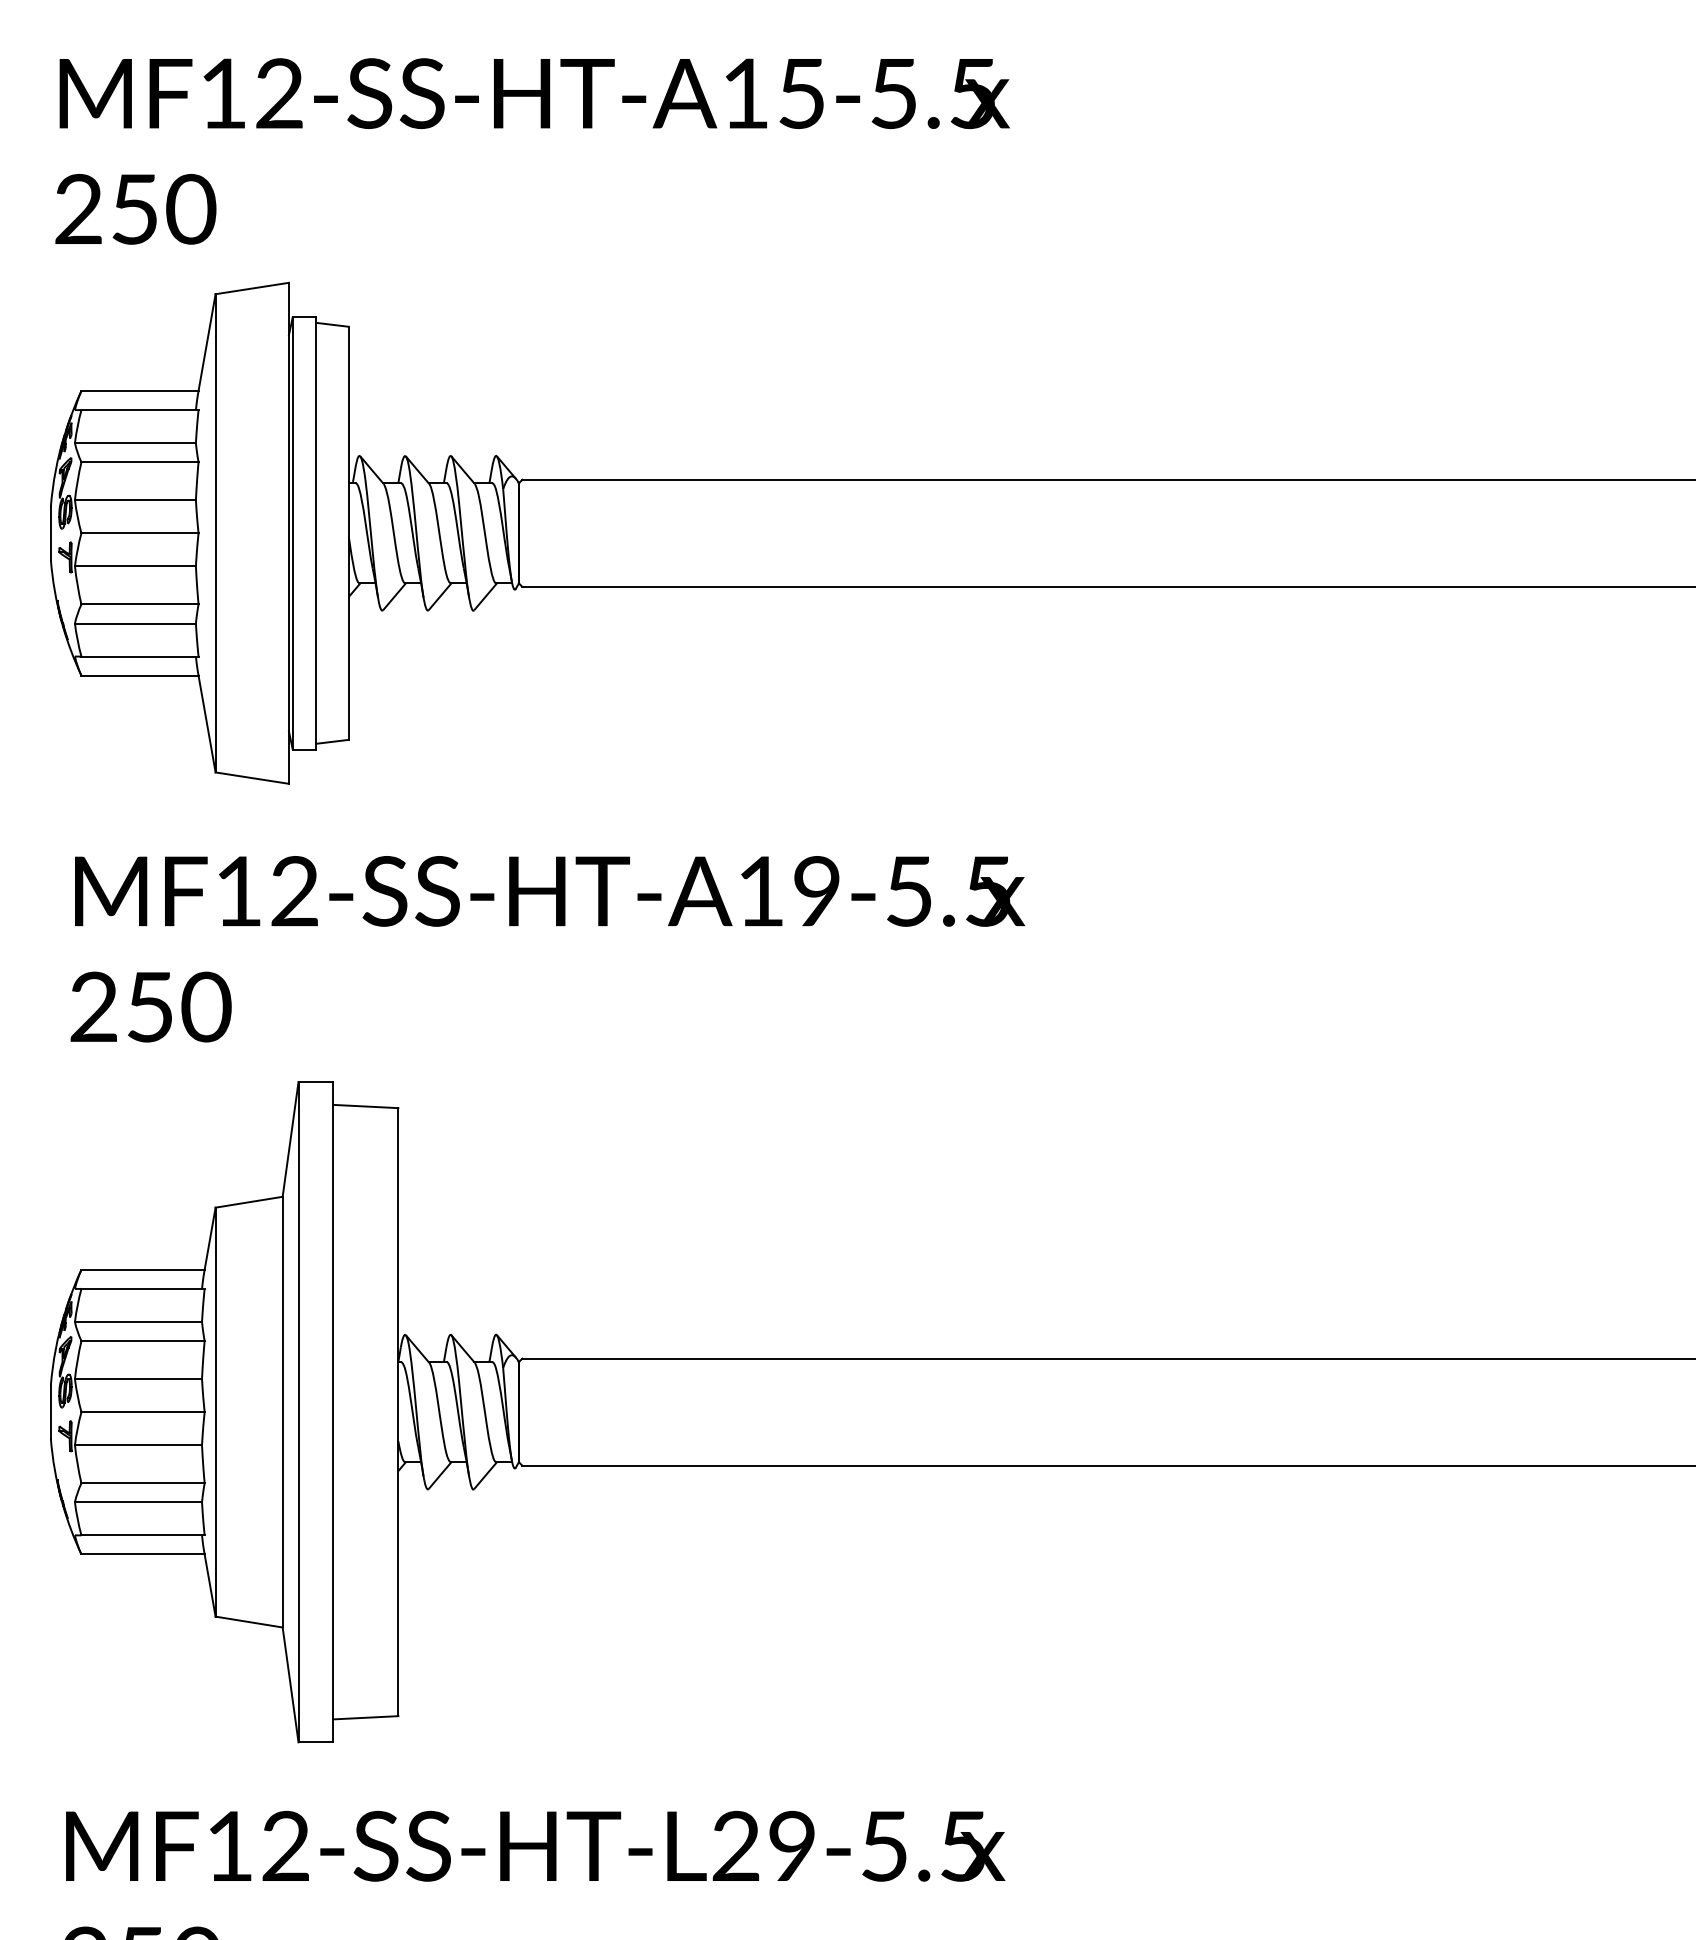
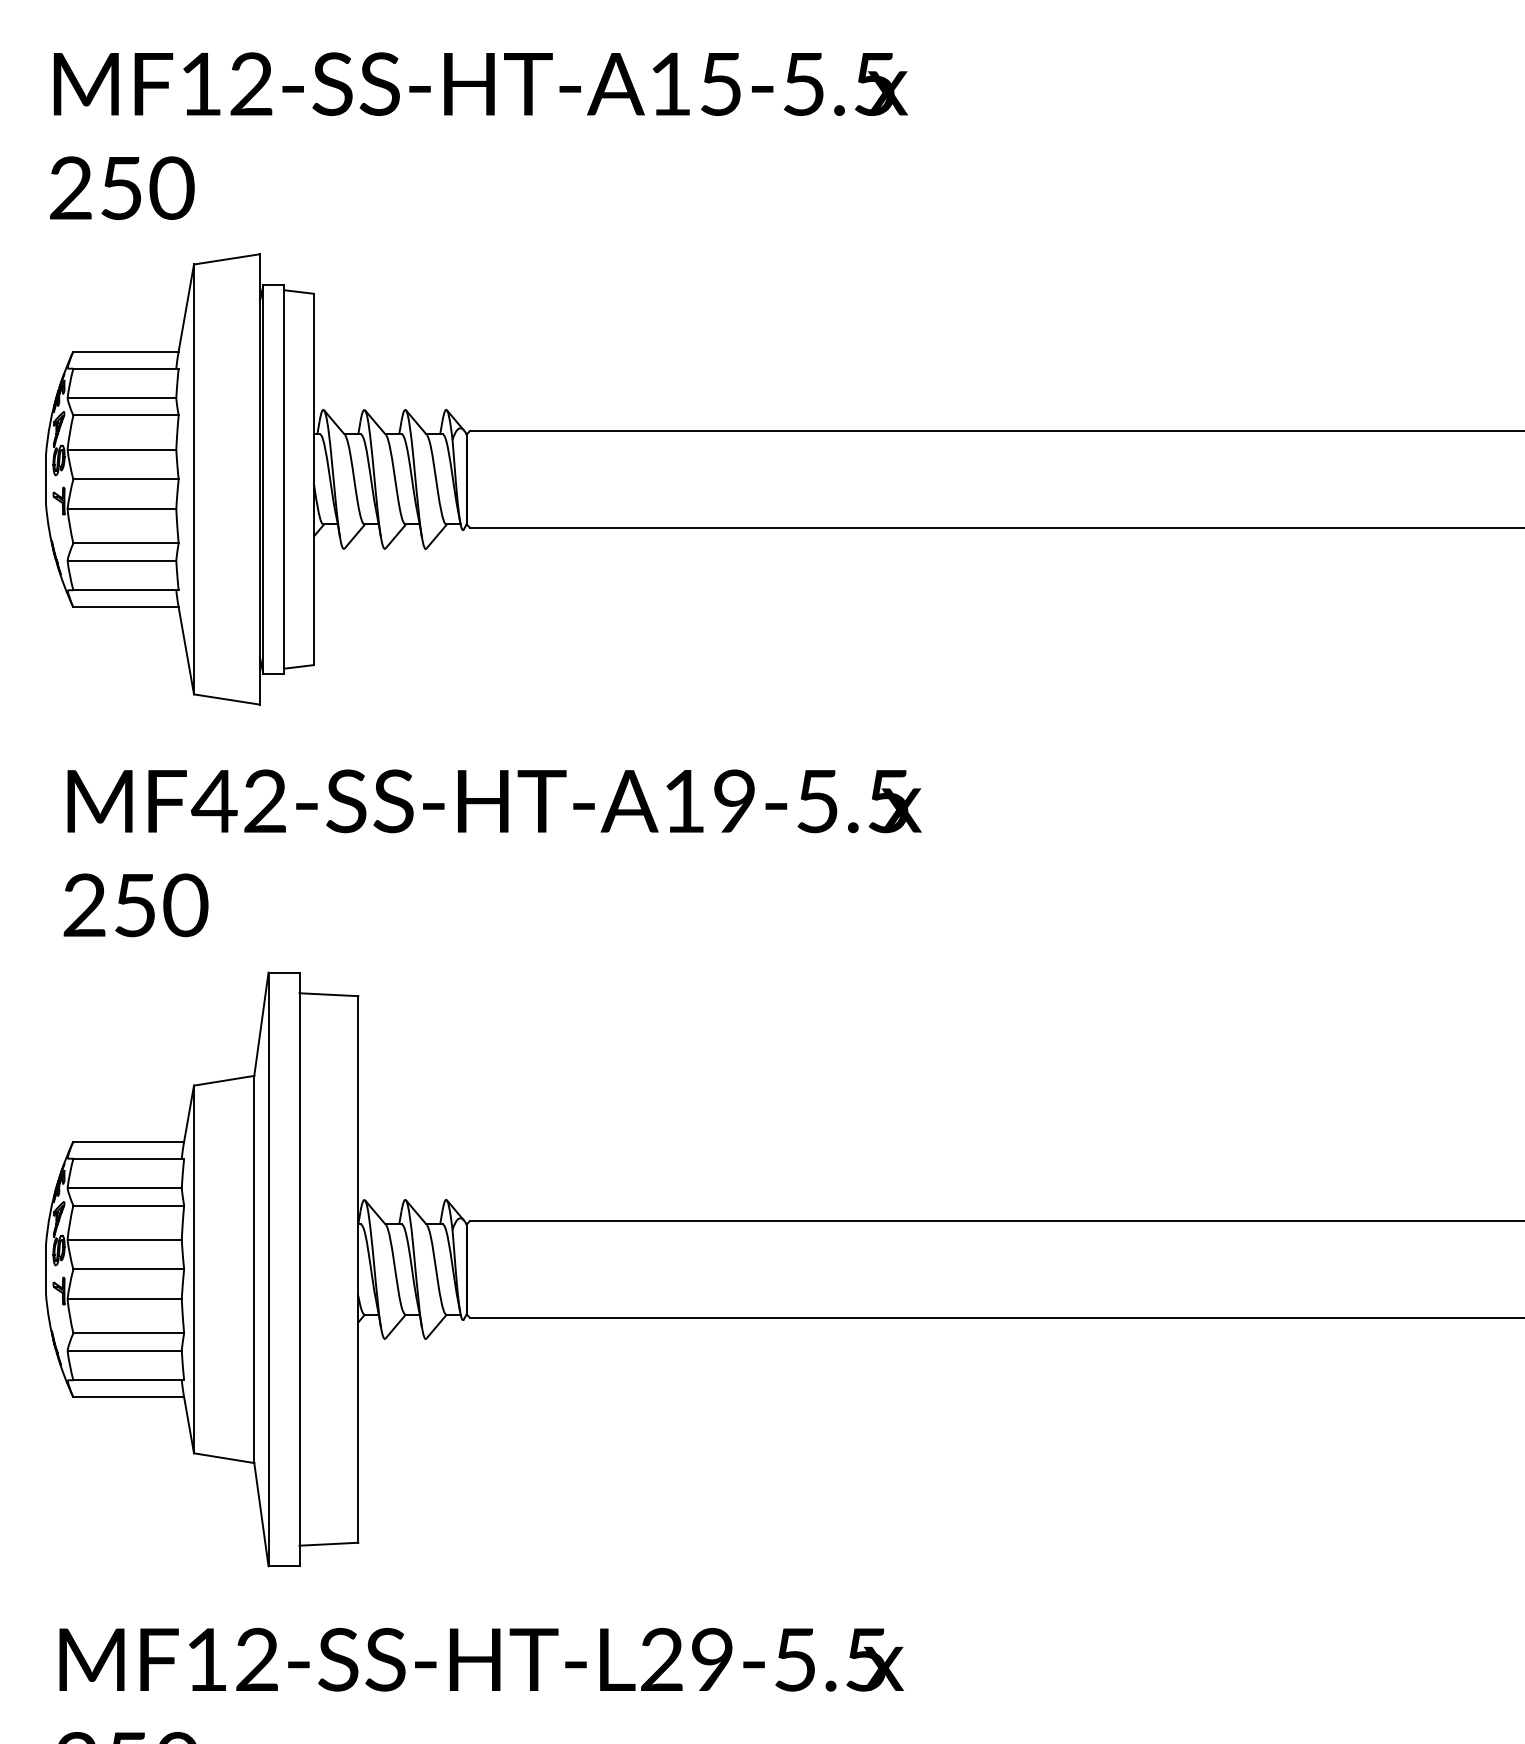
text: (237, 891) -> (213, 801), MF12-SS-HT-A19-5.5 -> MF42-SS-HT-A19-5.5

